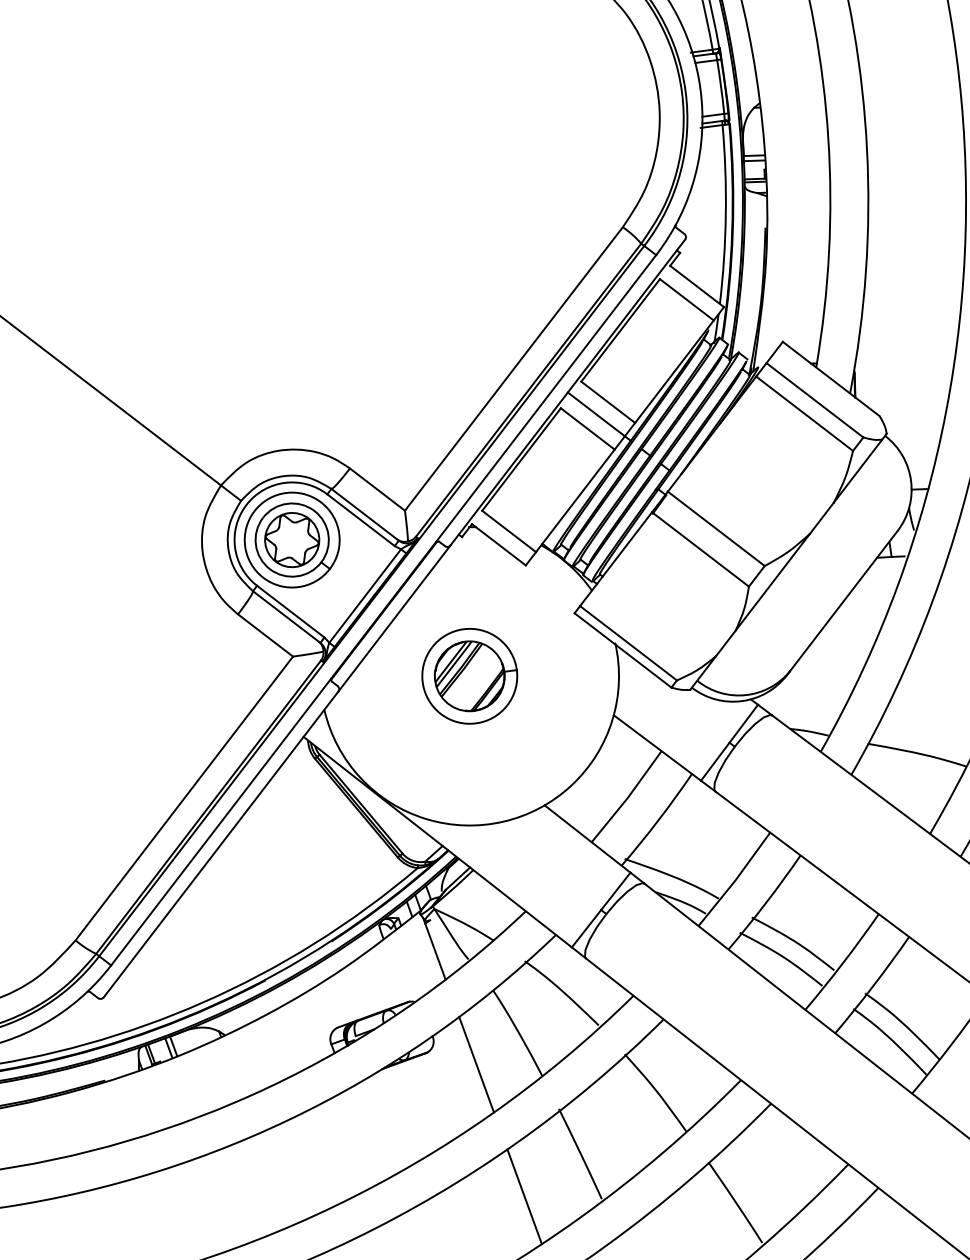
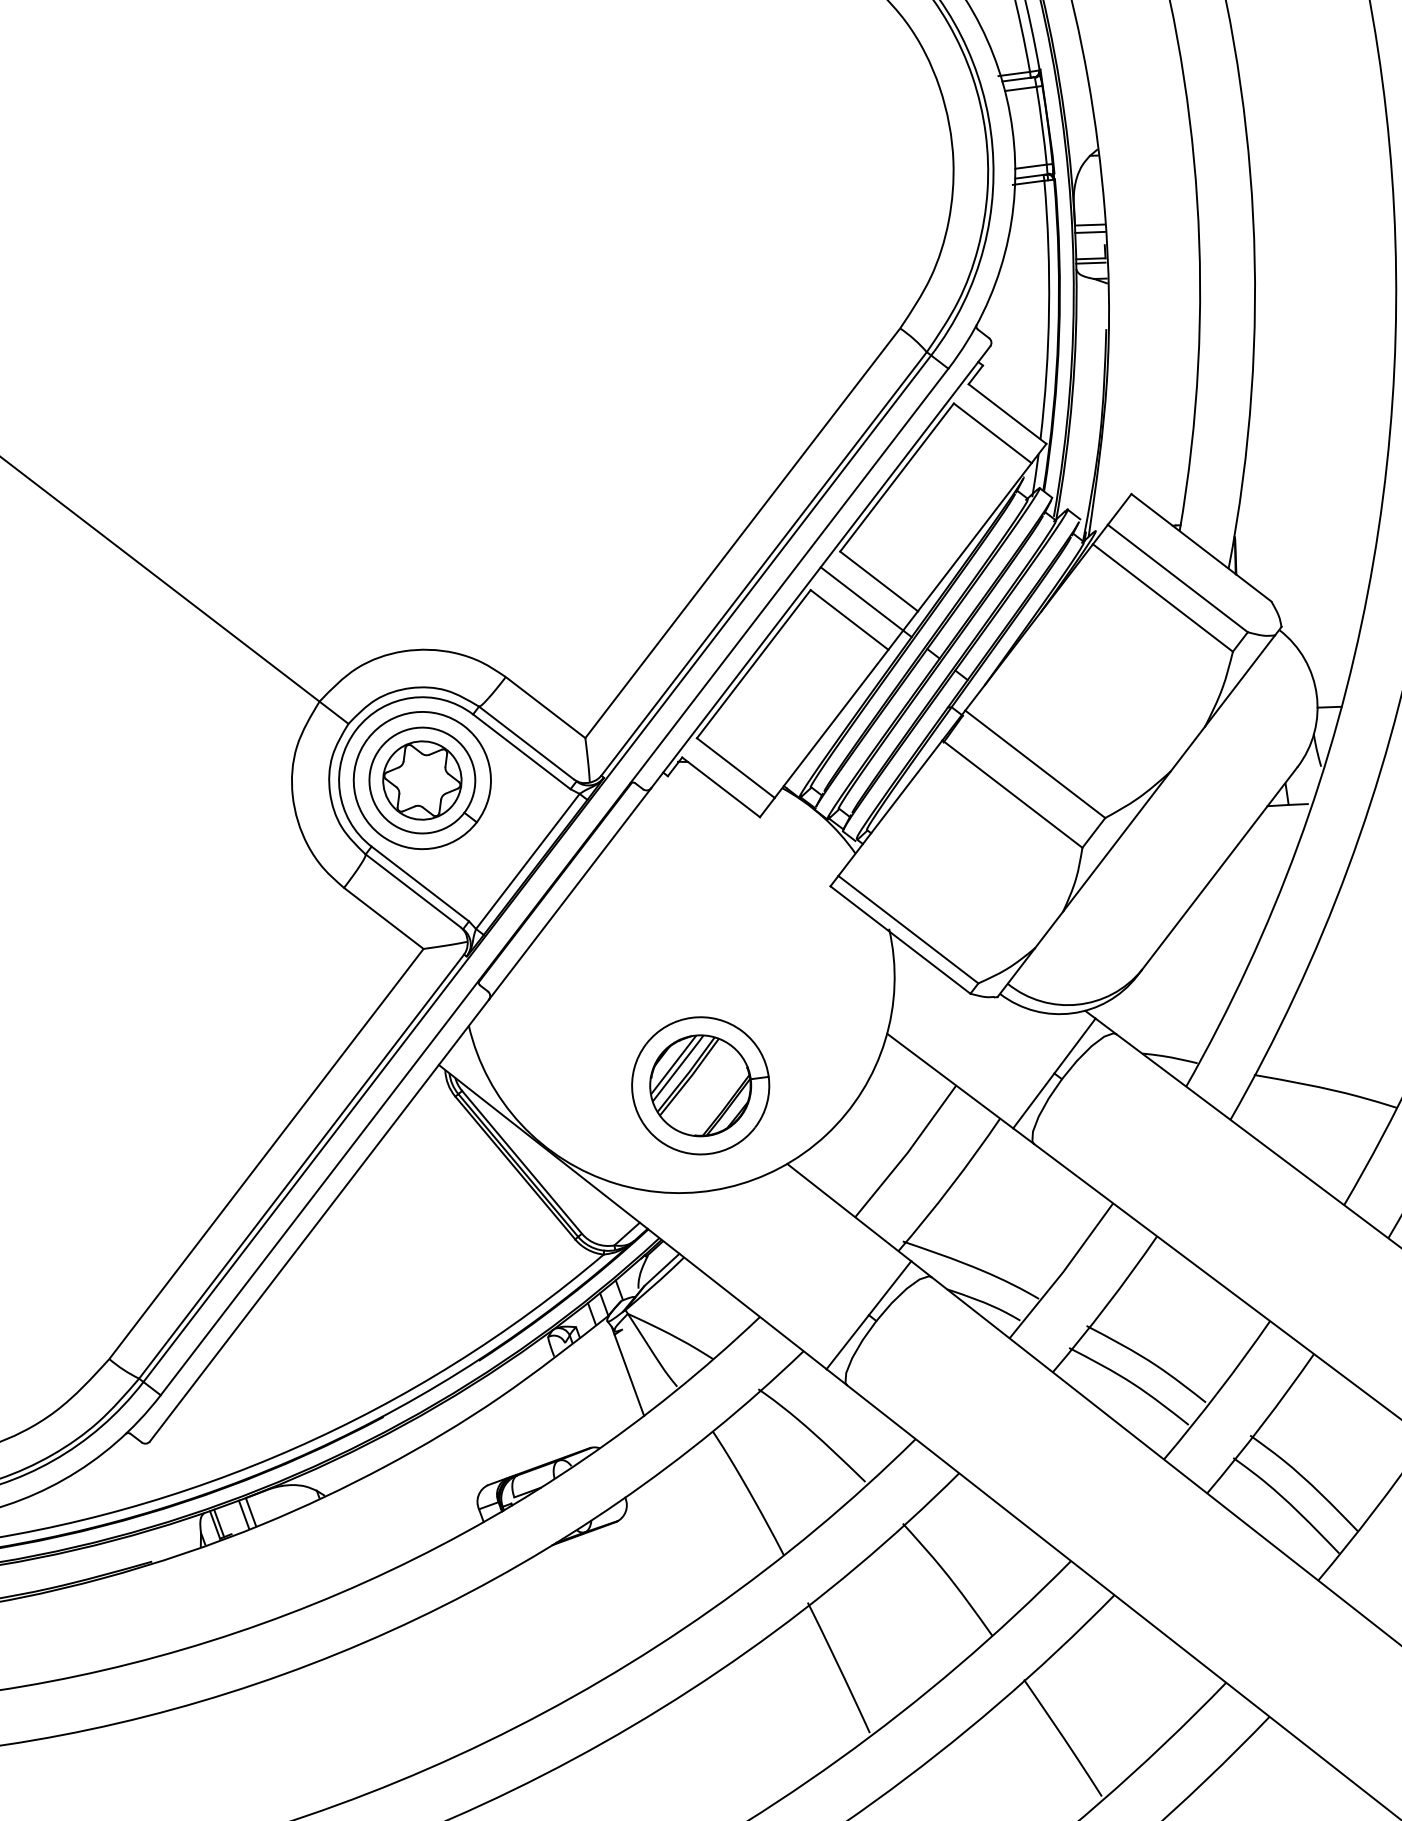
part: (469, 676) -> (700, 1086), moved
line: (476, 1064) -> (688, 1538), removed
line: (524, 1196) -> (758, 1729), removed

